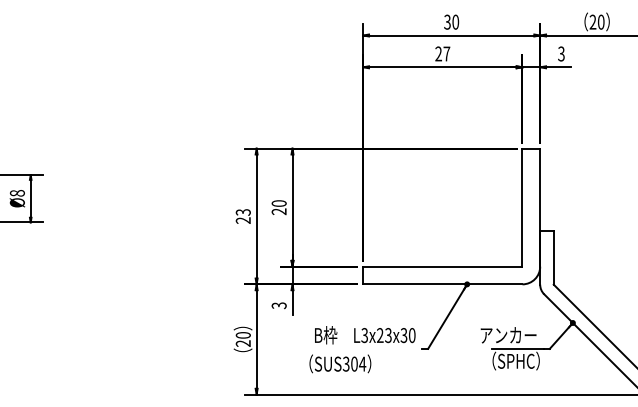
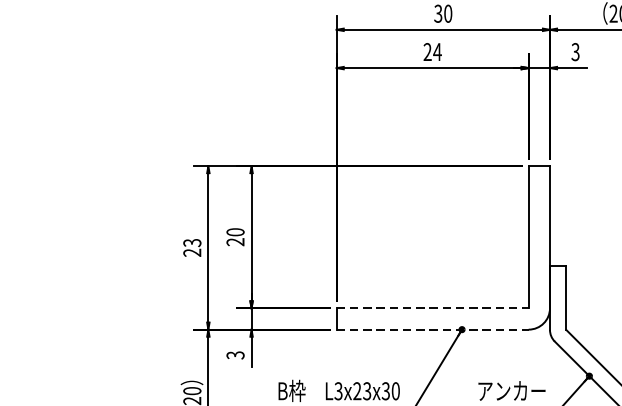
text: (446, 53) -> (437, 51), 27 -> 24
line: (442, 266) -> (432, 308), solid -> dashed
line: (442, 284) -> (432, 329), solid -> dashed

